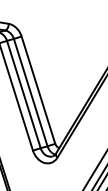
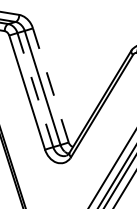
line: (38, 90) -> (50, 85), solid -> dashed
line: (23, 94) -> (35, 90), solid -> dashed

